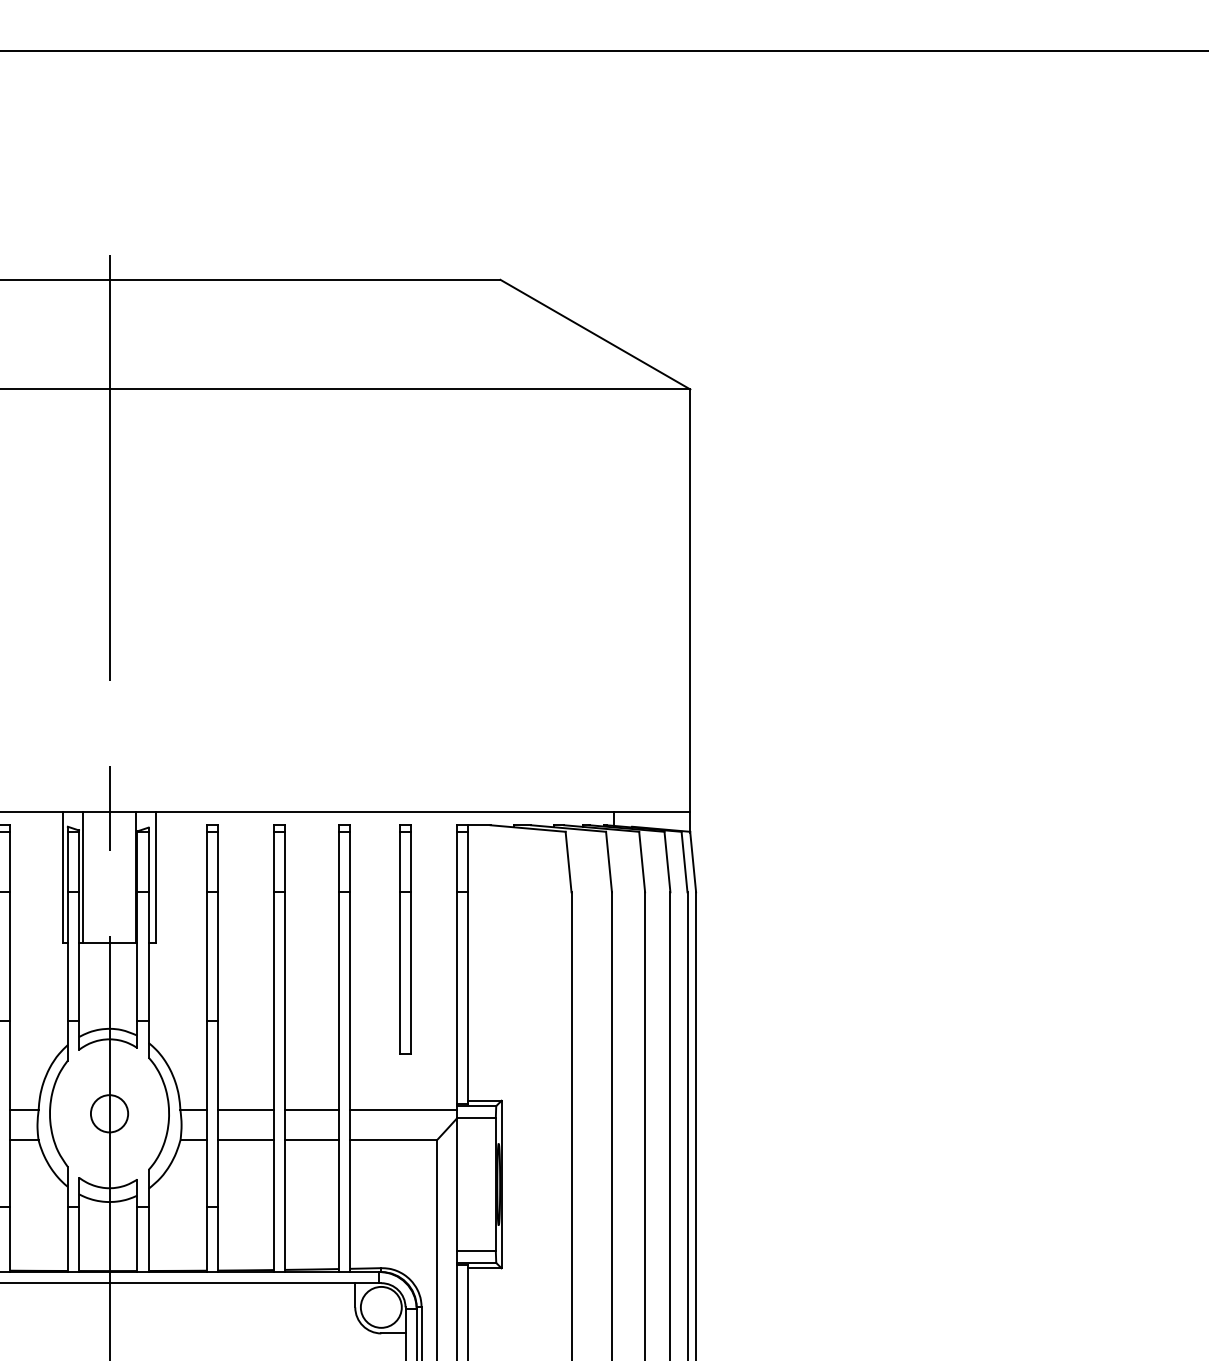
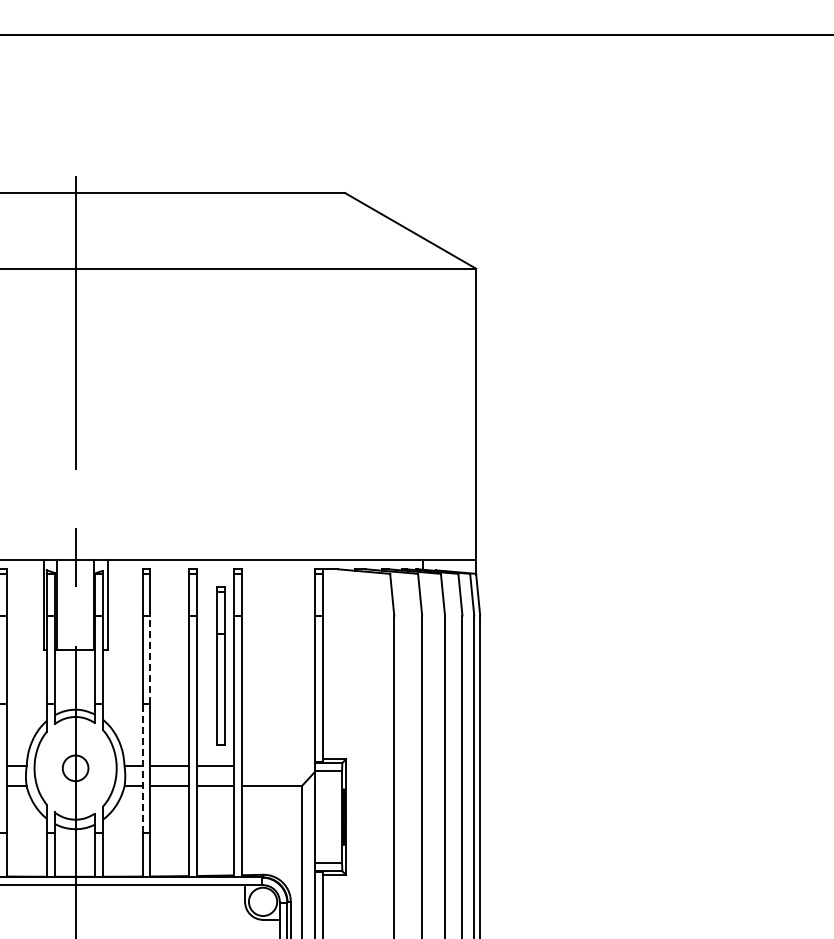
part: (405, 938) -> (220, 665), moved
line: (218, 955) -> (150, 659), solid -> dashed
line: (403, 1109) -> (278, 765), removed
line: (206, 1112) -> (142, 767), solid -> dashed

